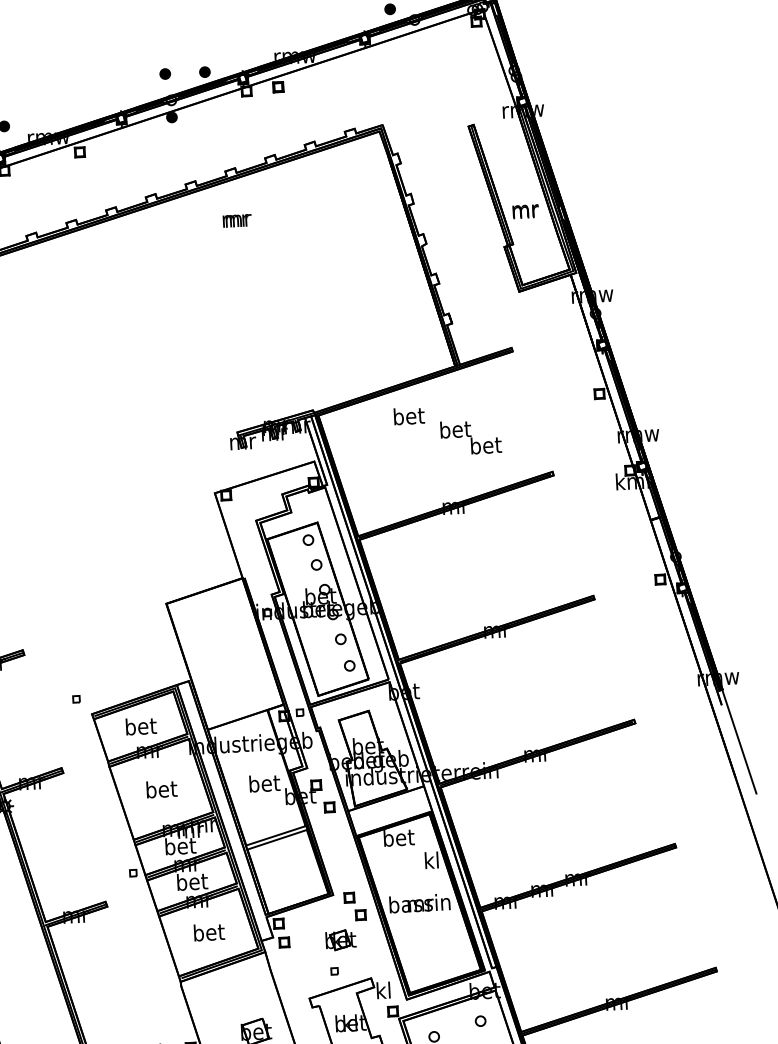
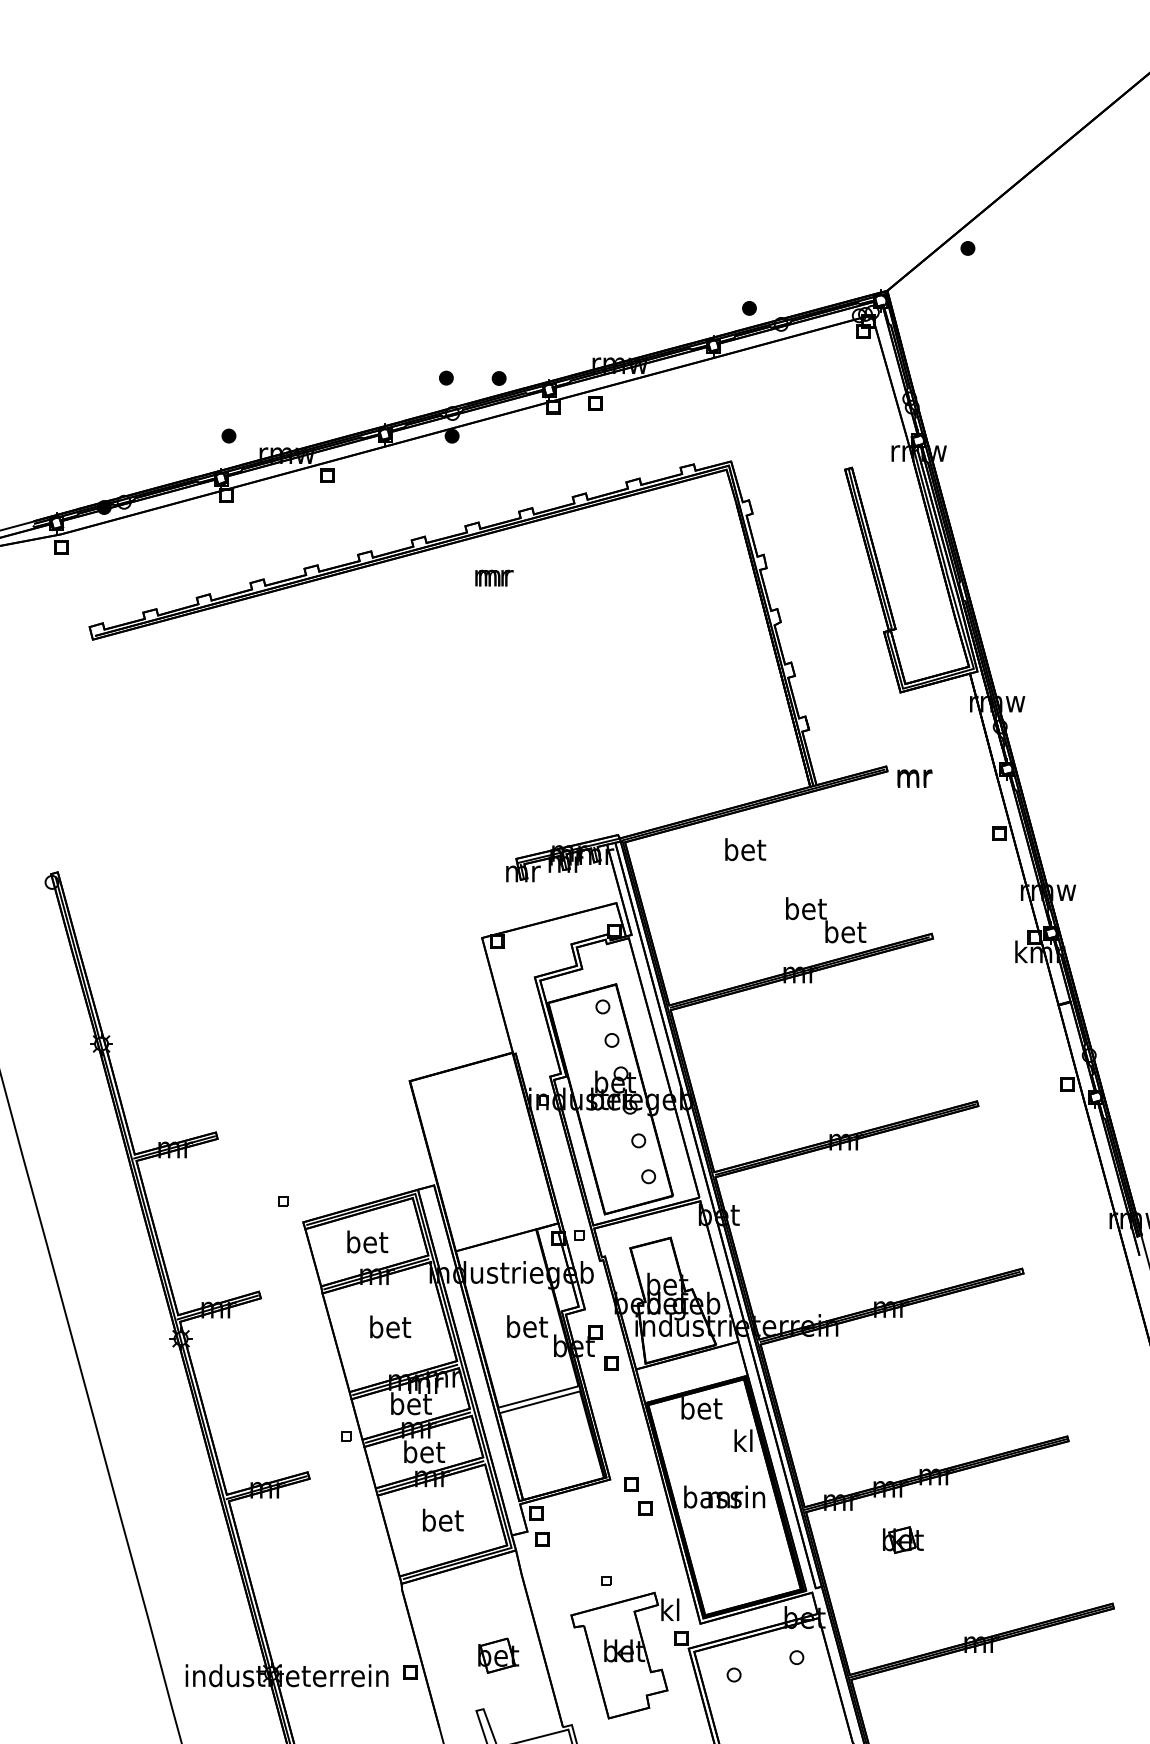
text: (525, 211) -> (914, 778), moved
text: (237, 220) -> (494, 577), moved
text: (471, 437) -> (826, 920), moved
part: (341, 939) -> (903, 1539), moved

